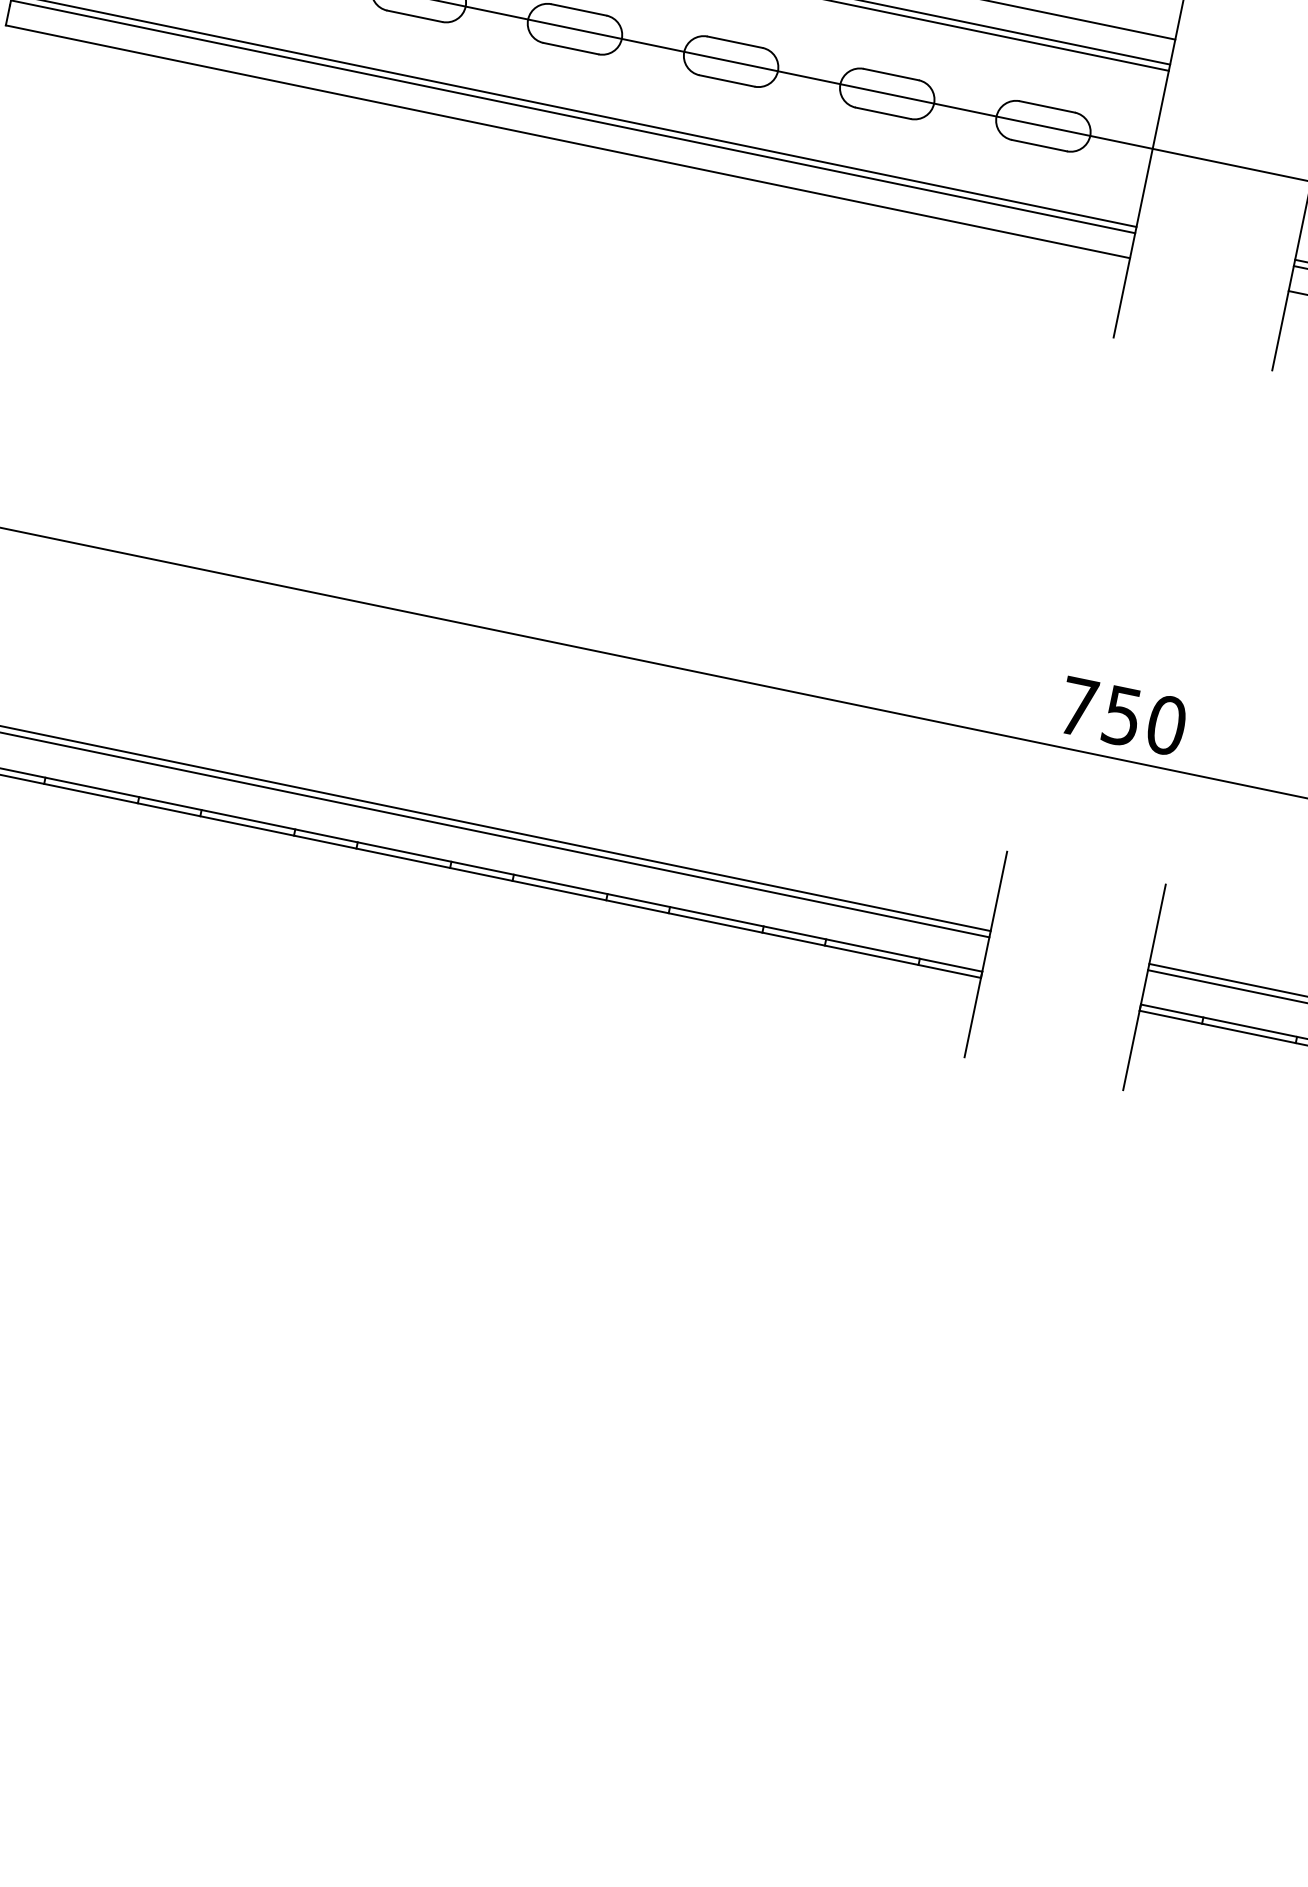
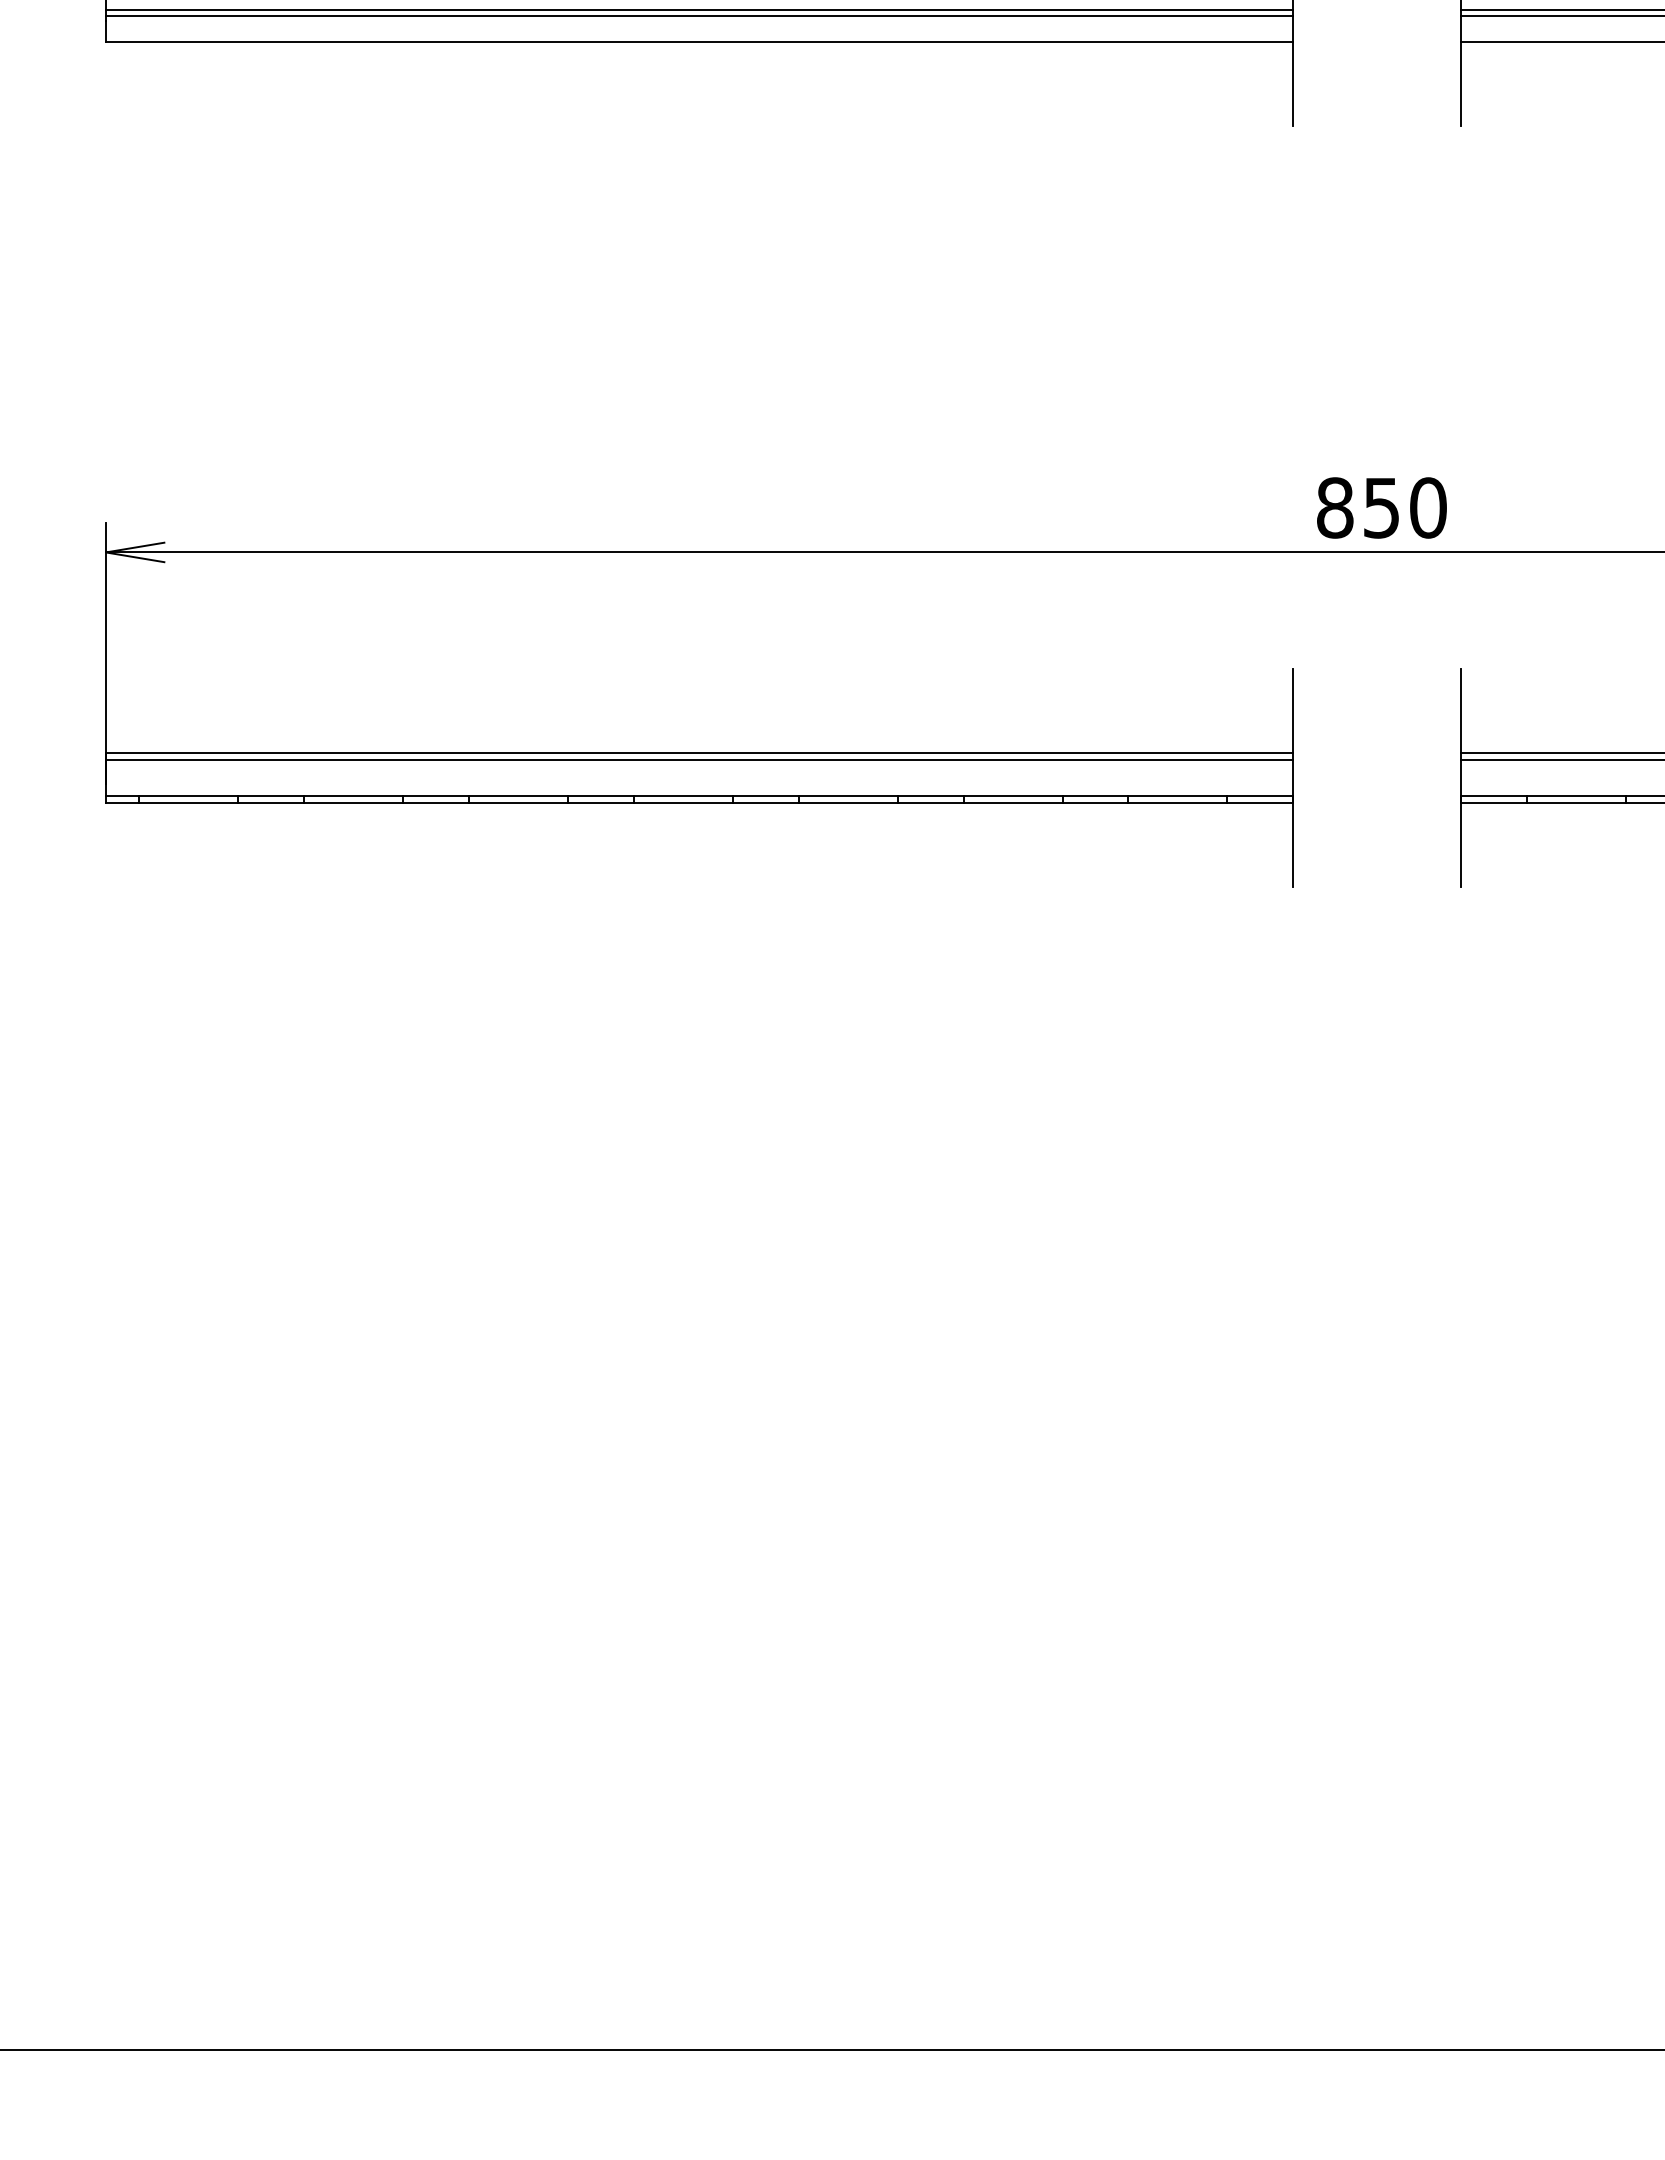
text: (1078, 706) -> (1335, 507), 750 -> 850

